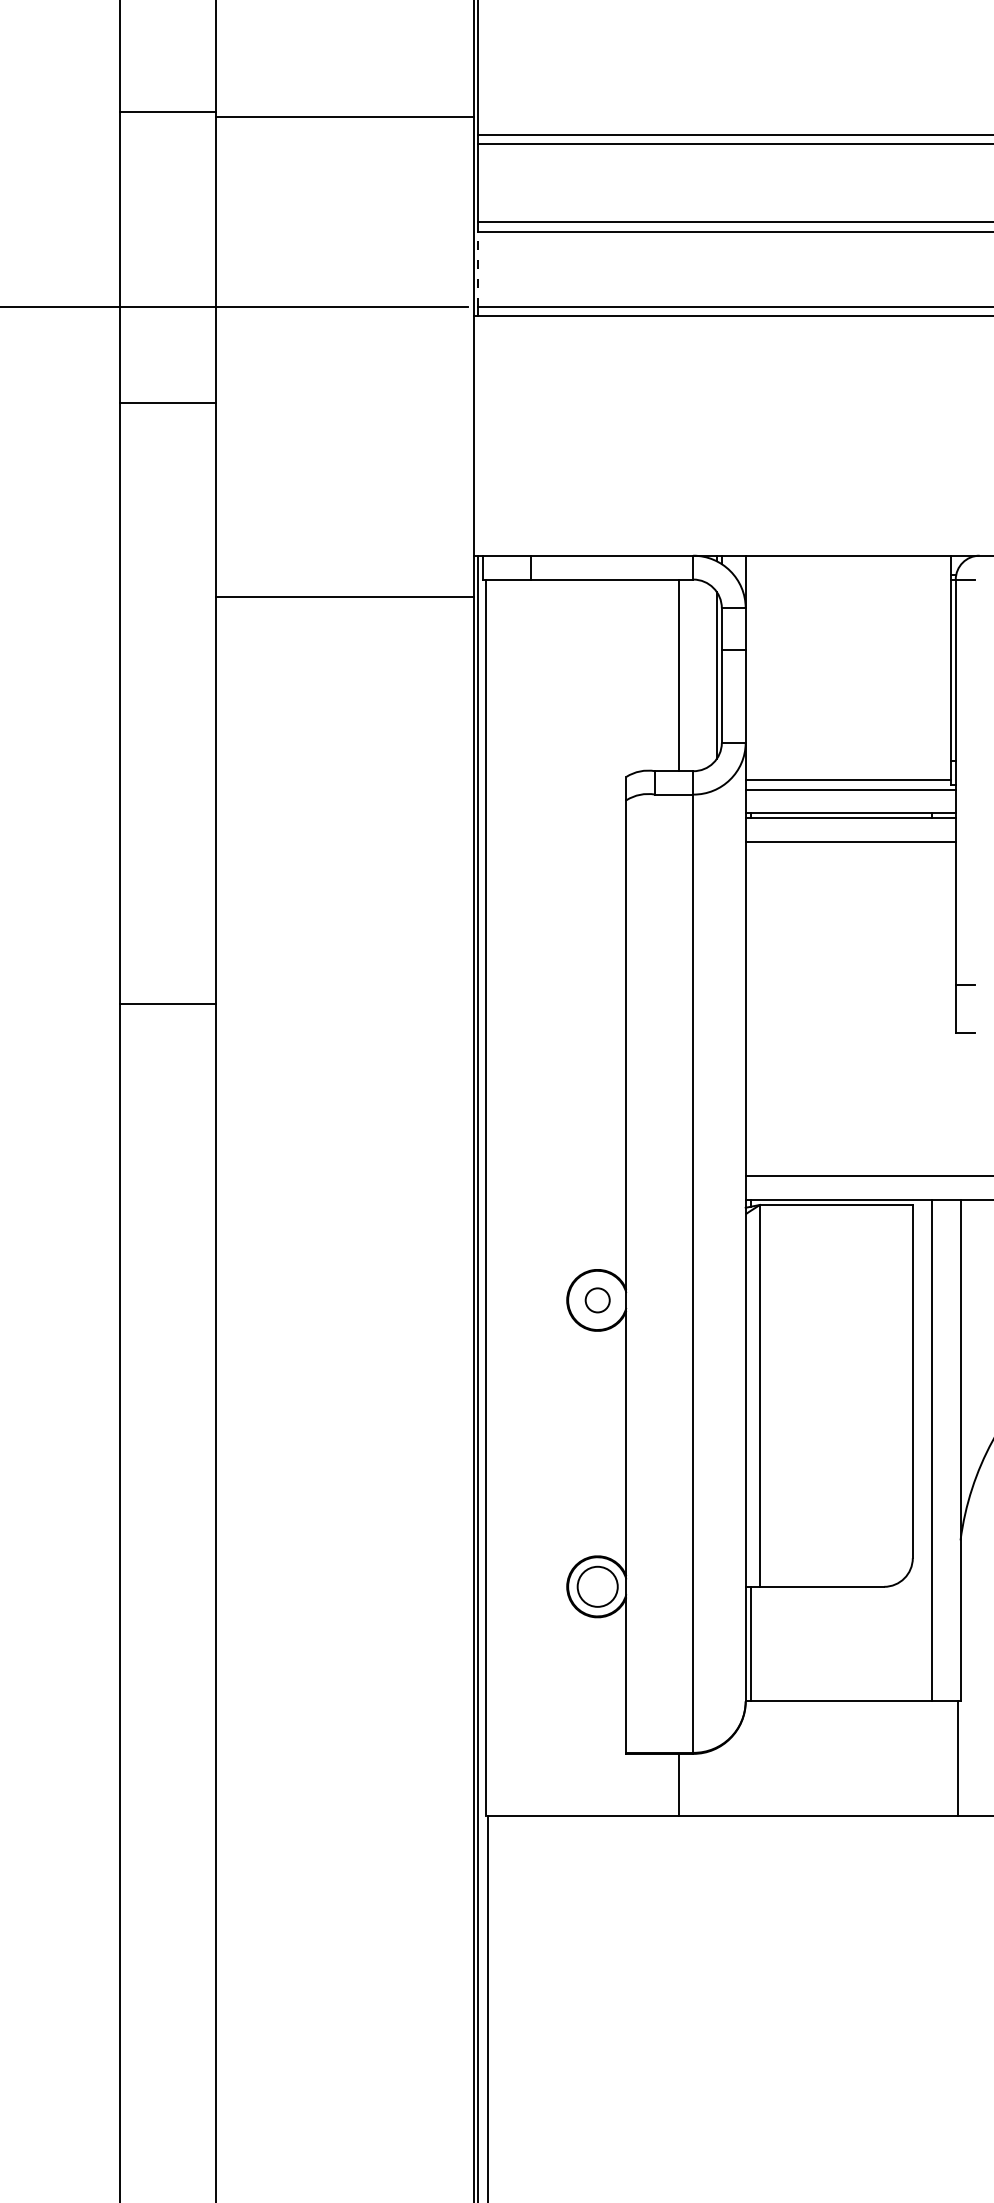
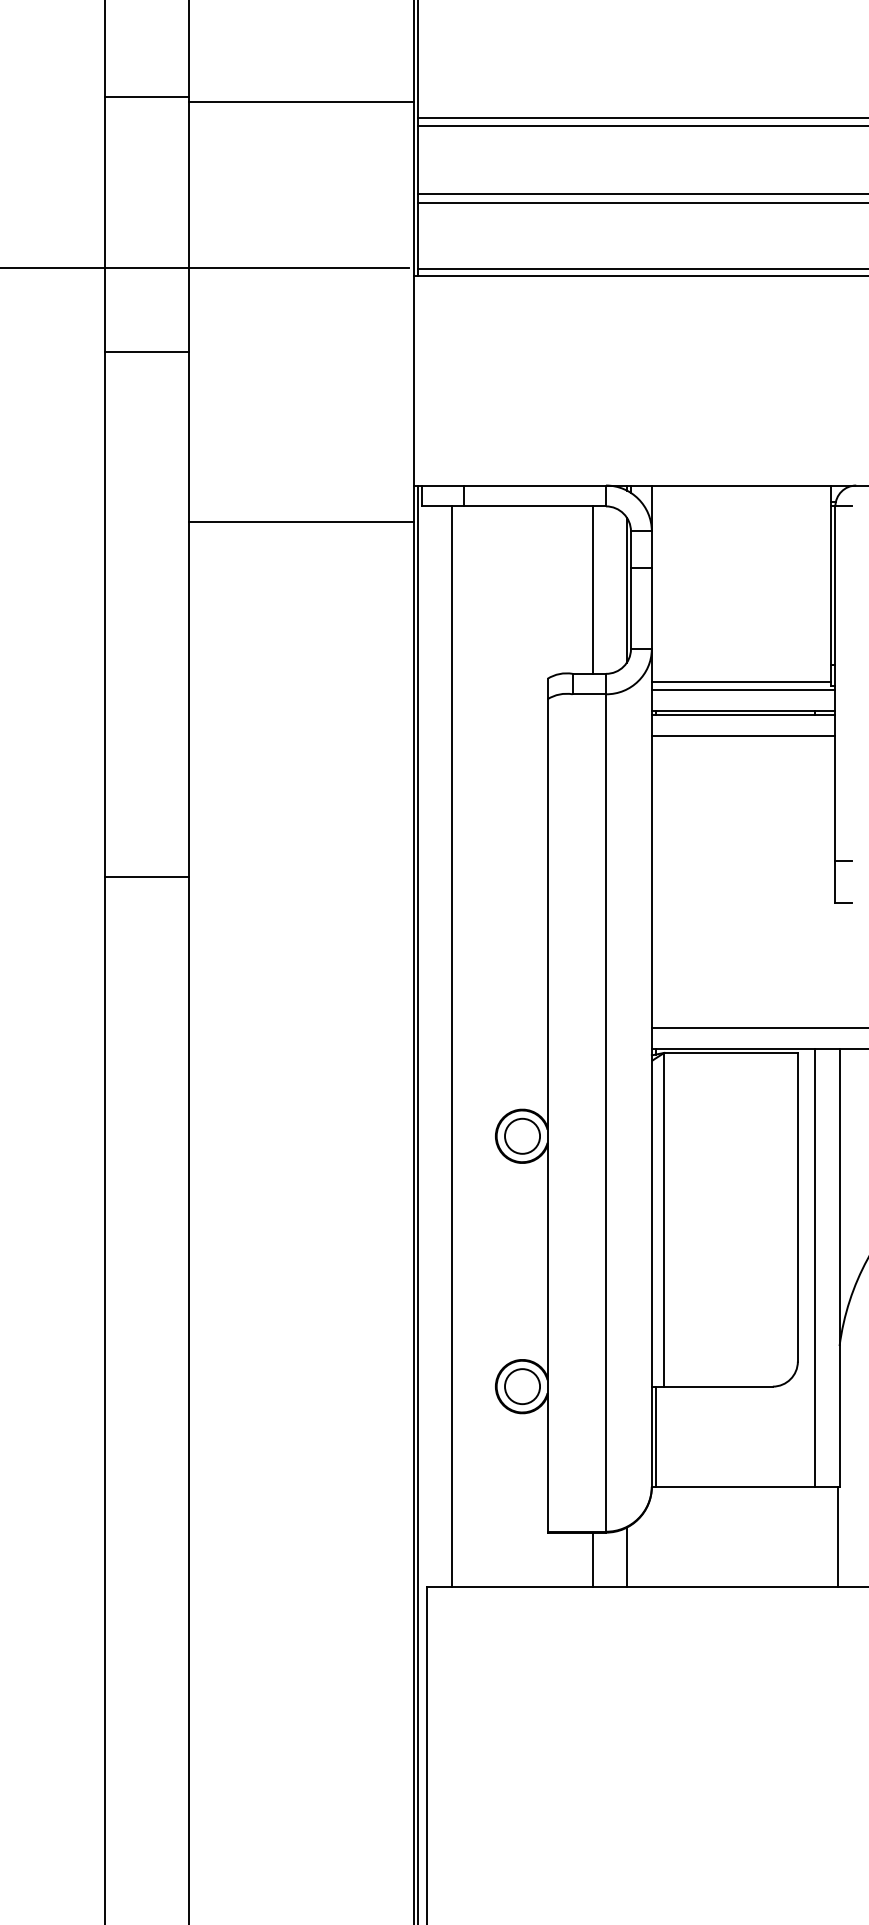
line: (478, 269) -> (418, 235), dashed -> solid
line: (485, 1197) -> (451, 1046), moved
circle: (597, 1300) -> (522, 1136), size x1.67
line: (717, 1781) -> (627, 1556), added

